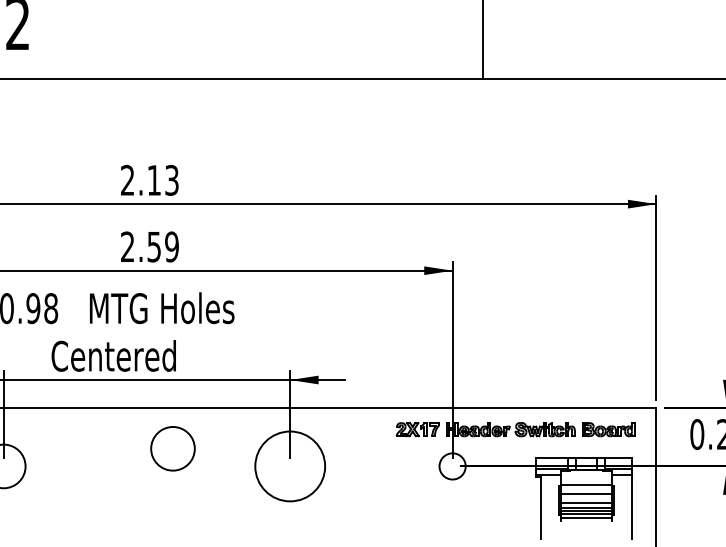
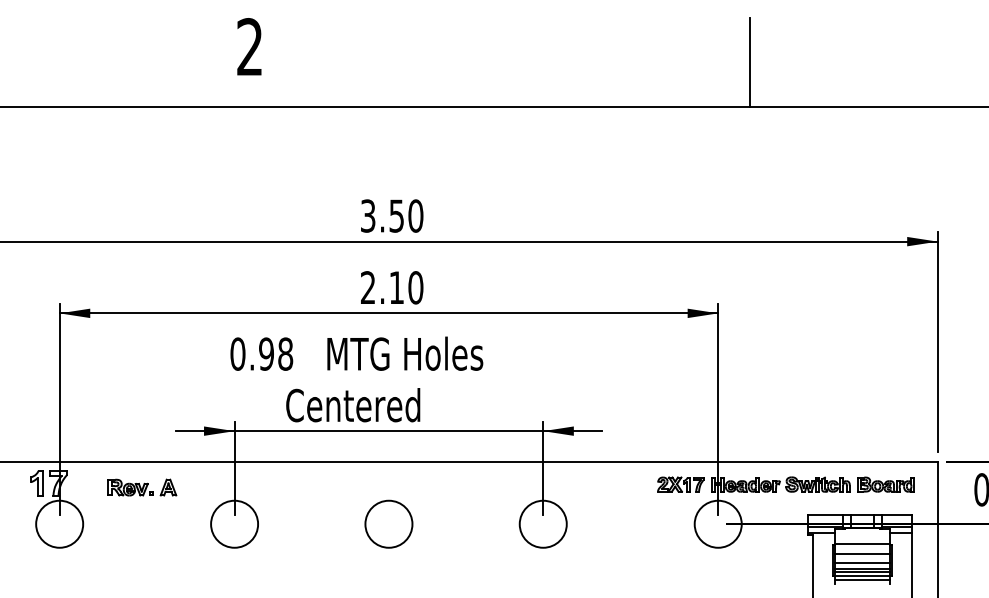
text: (150, 179) -> (392, 215), 2.13 -> 3.50
text: (163, 246) -> (406, 287), 2.59 -> 2.10
circle: (172, 448) -> (388, 523), moved
circle: (289, 465) -> (542, 523), size x0.62
circle: (451, 465) -> (717, 523), size x1.67

